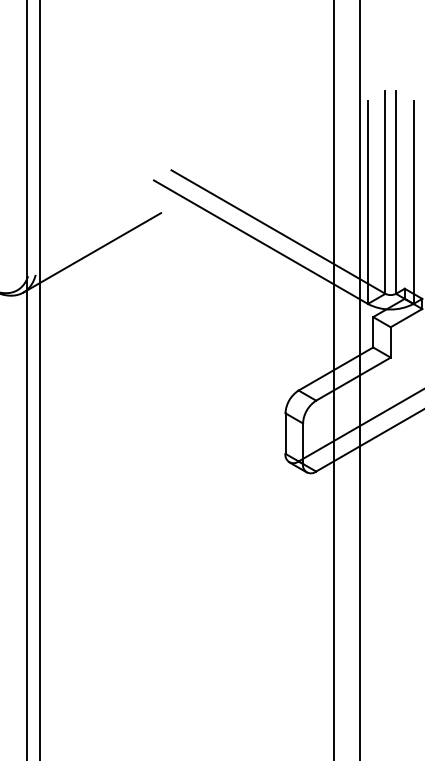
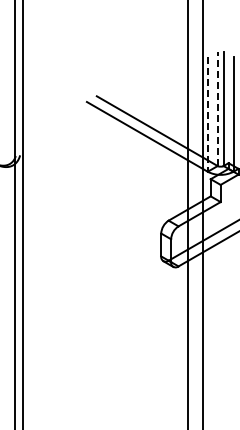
line: (385, 191) -> (217, 108), solid -> dashed
line: (367, 204) -> (207, 115), solid -> dashed
line: (91, 252) -> (51, 142), removed

